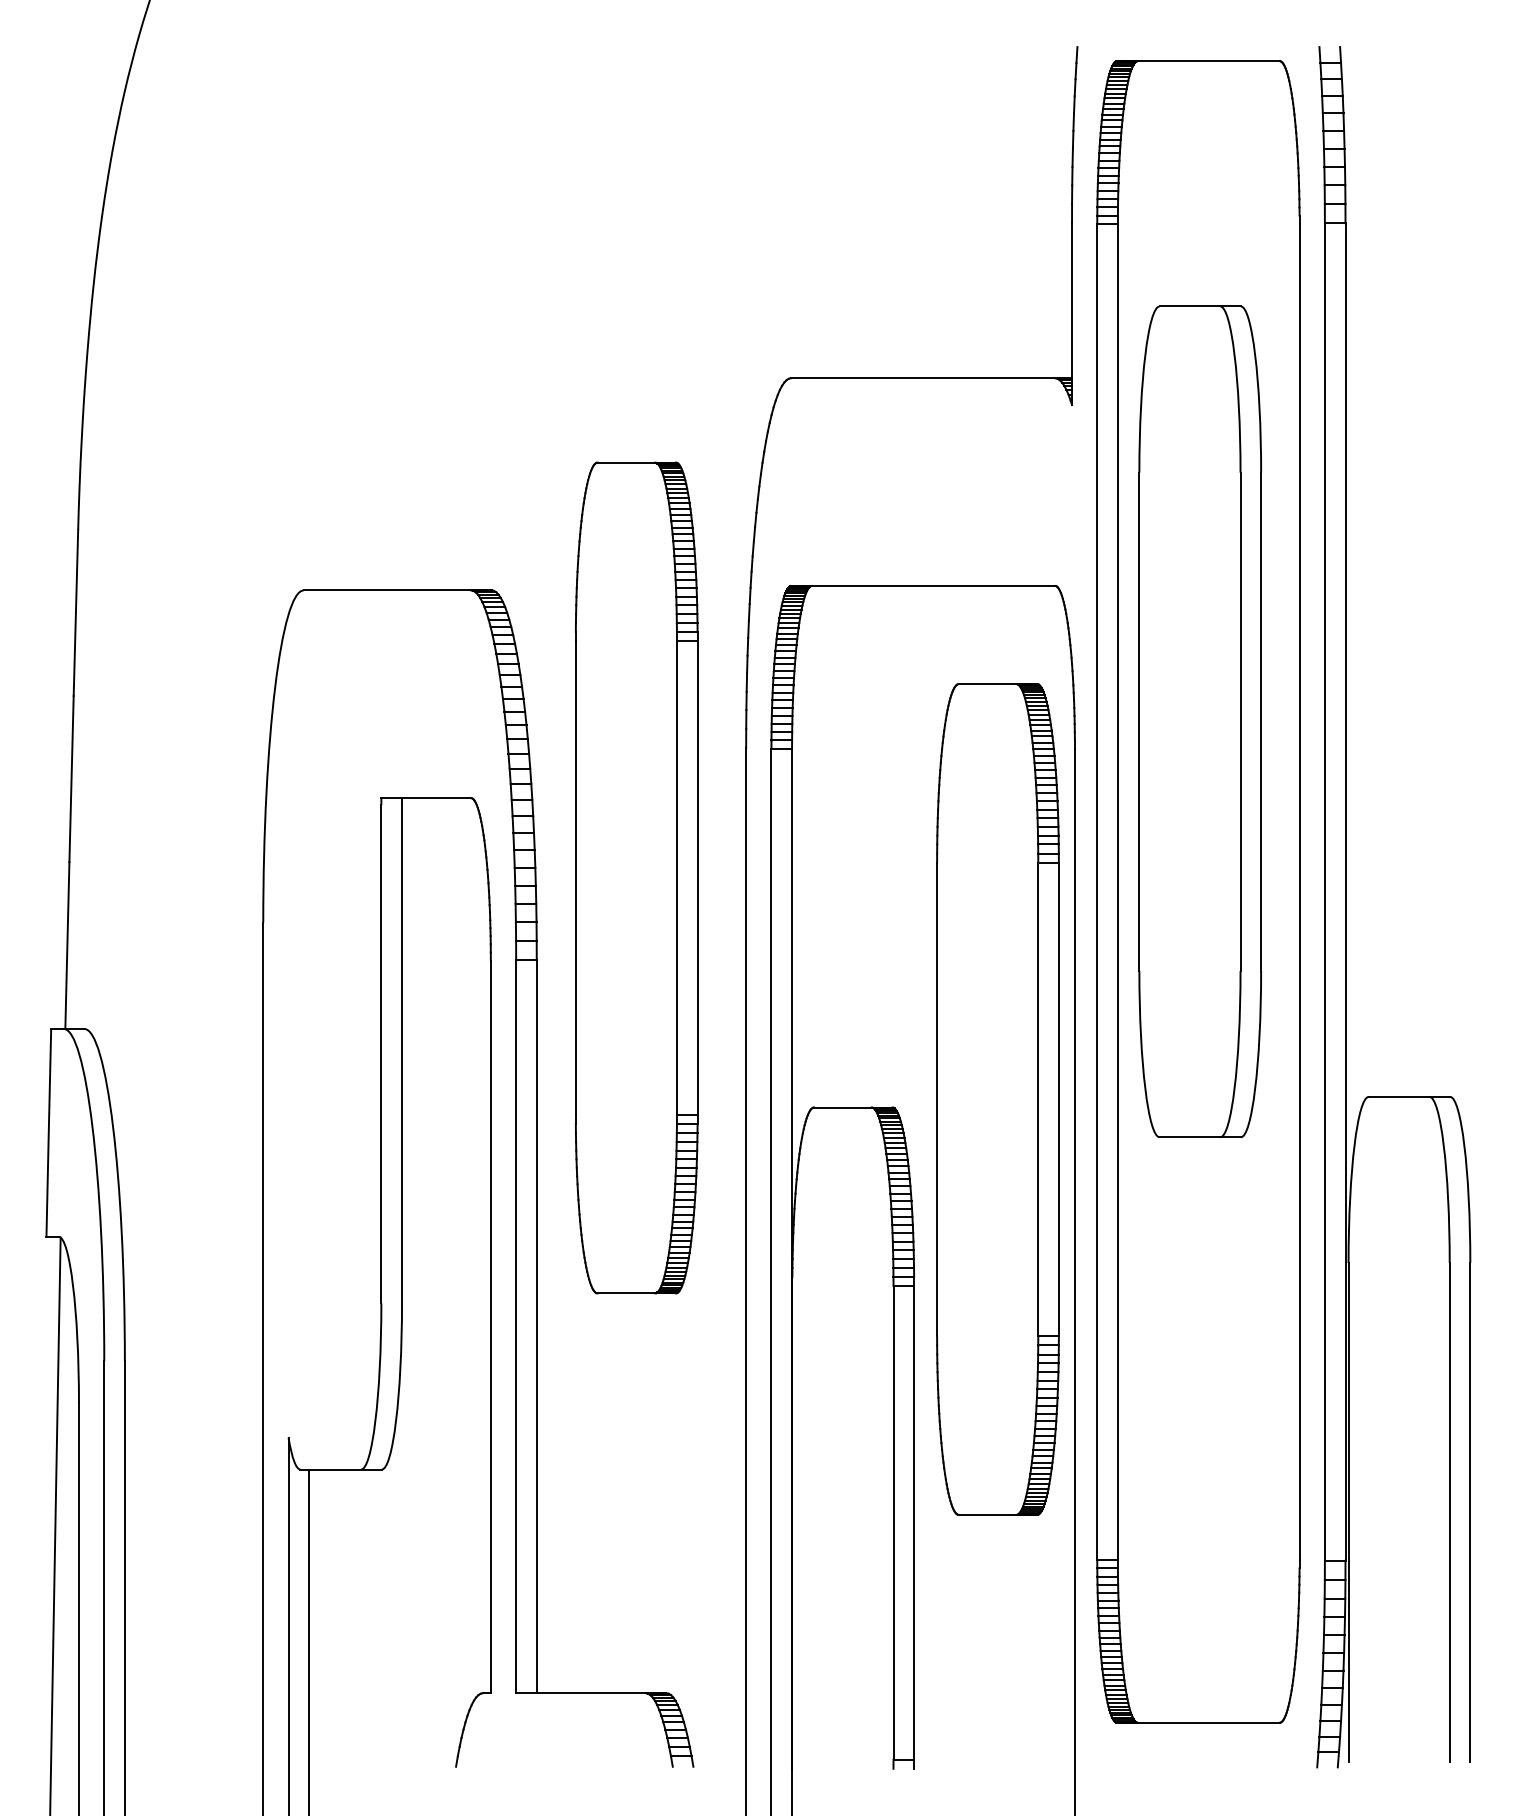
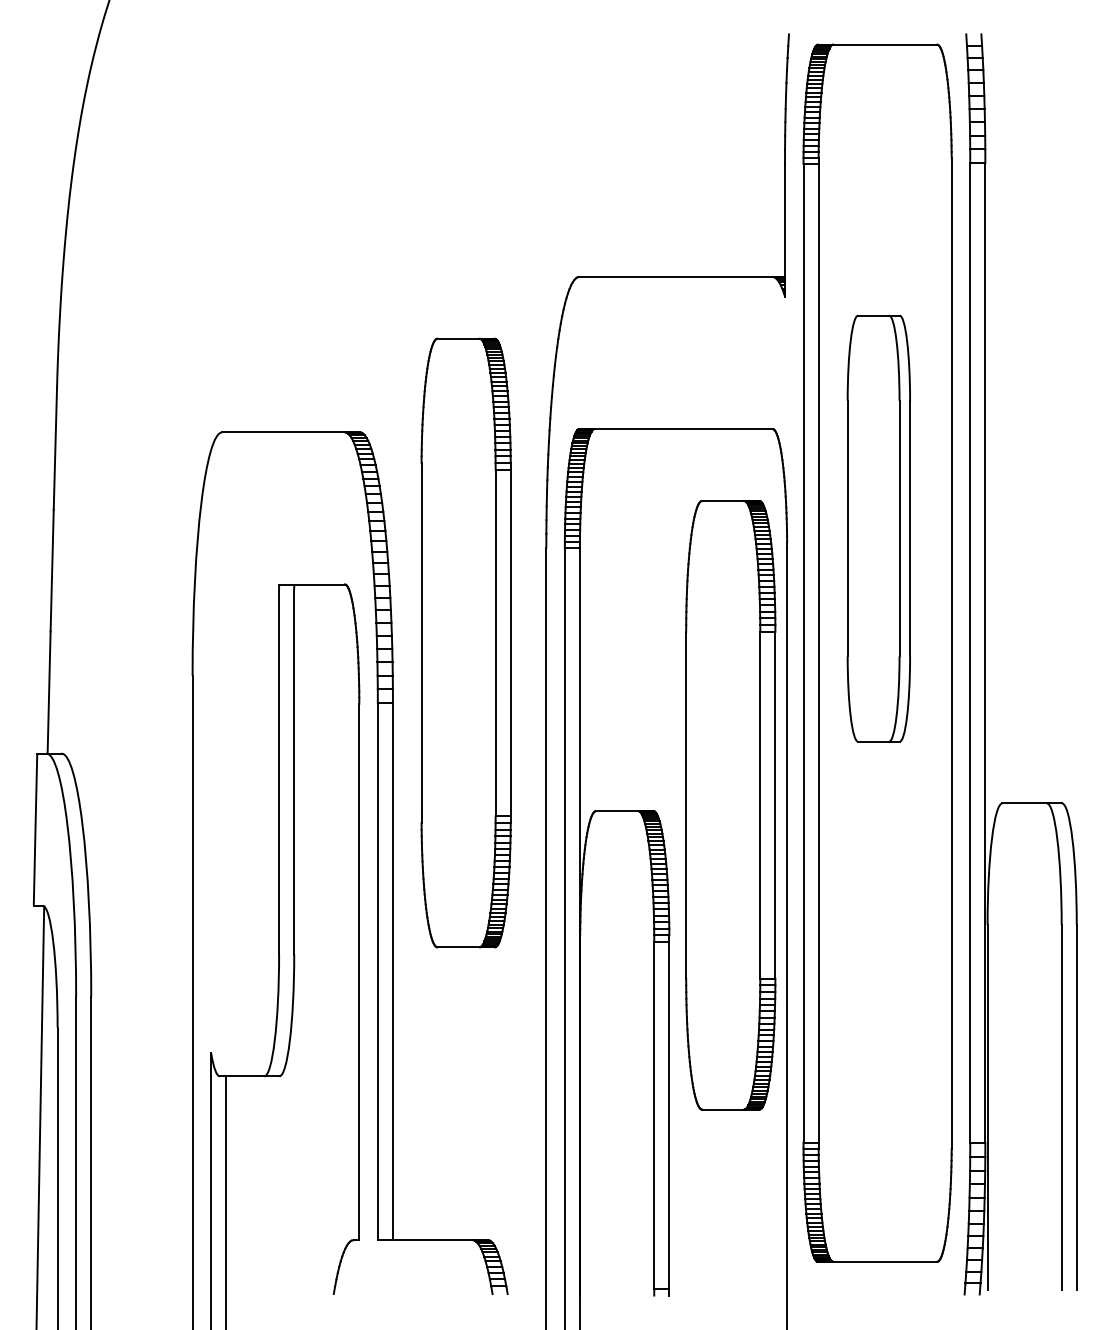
part: (1199, 721) -> (878, 528), size x0.7

